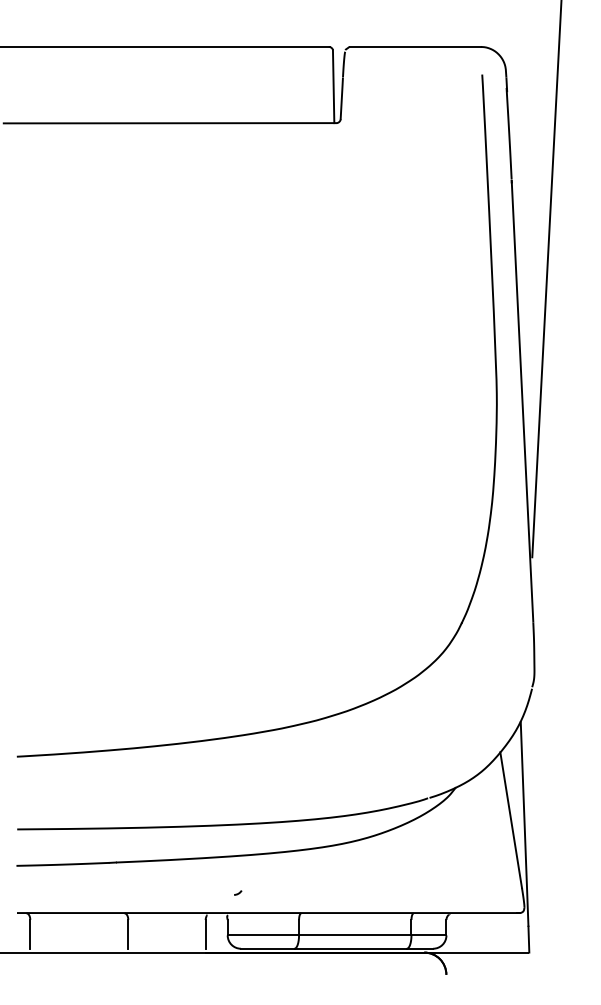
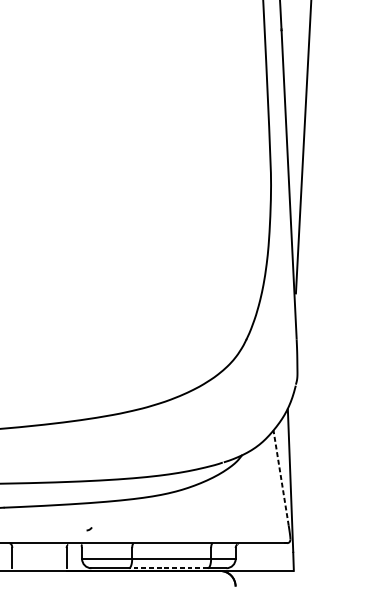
line: (511, 820) -> (281, 478), solid -> dashed
line: (350, 948) -> (168, 568), solid -> dashed

